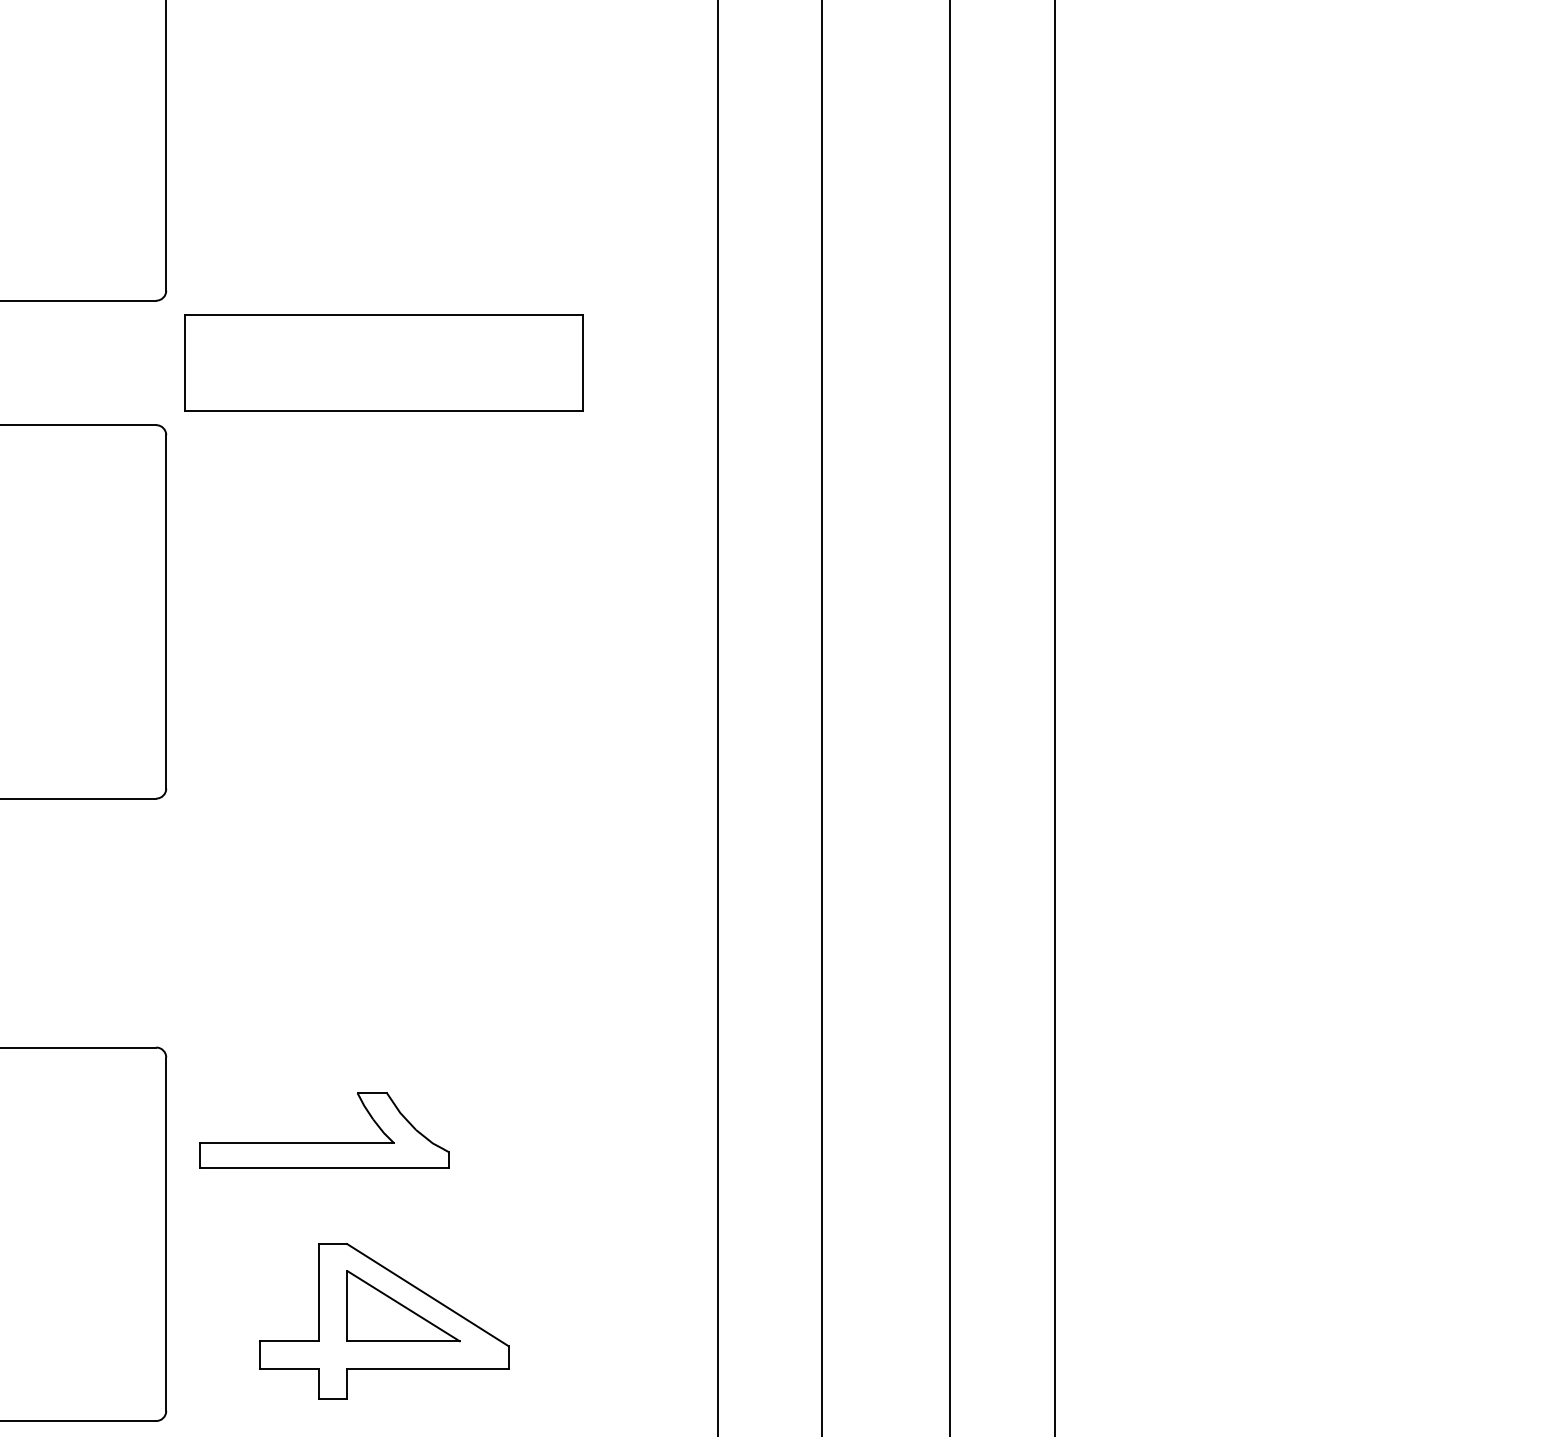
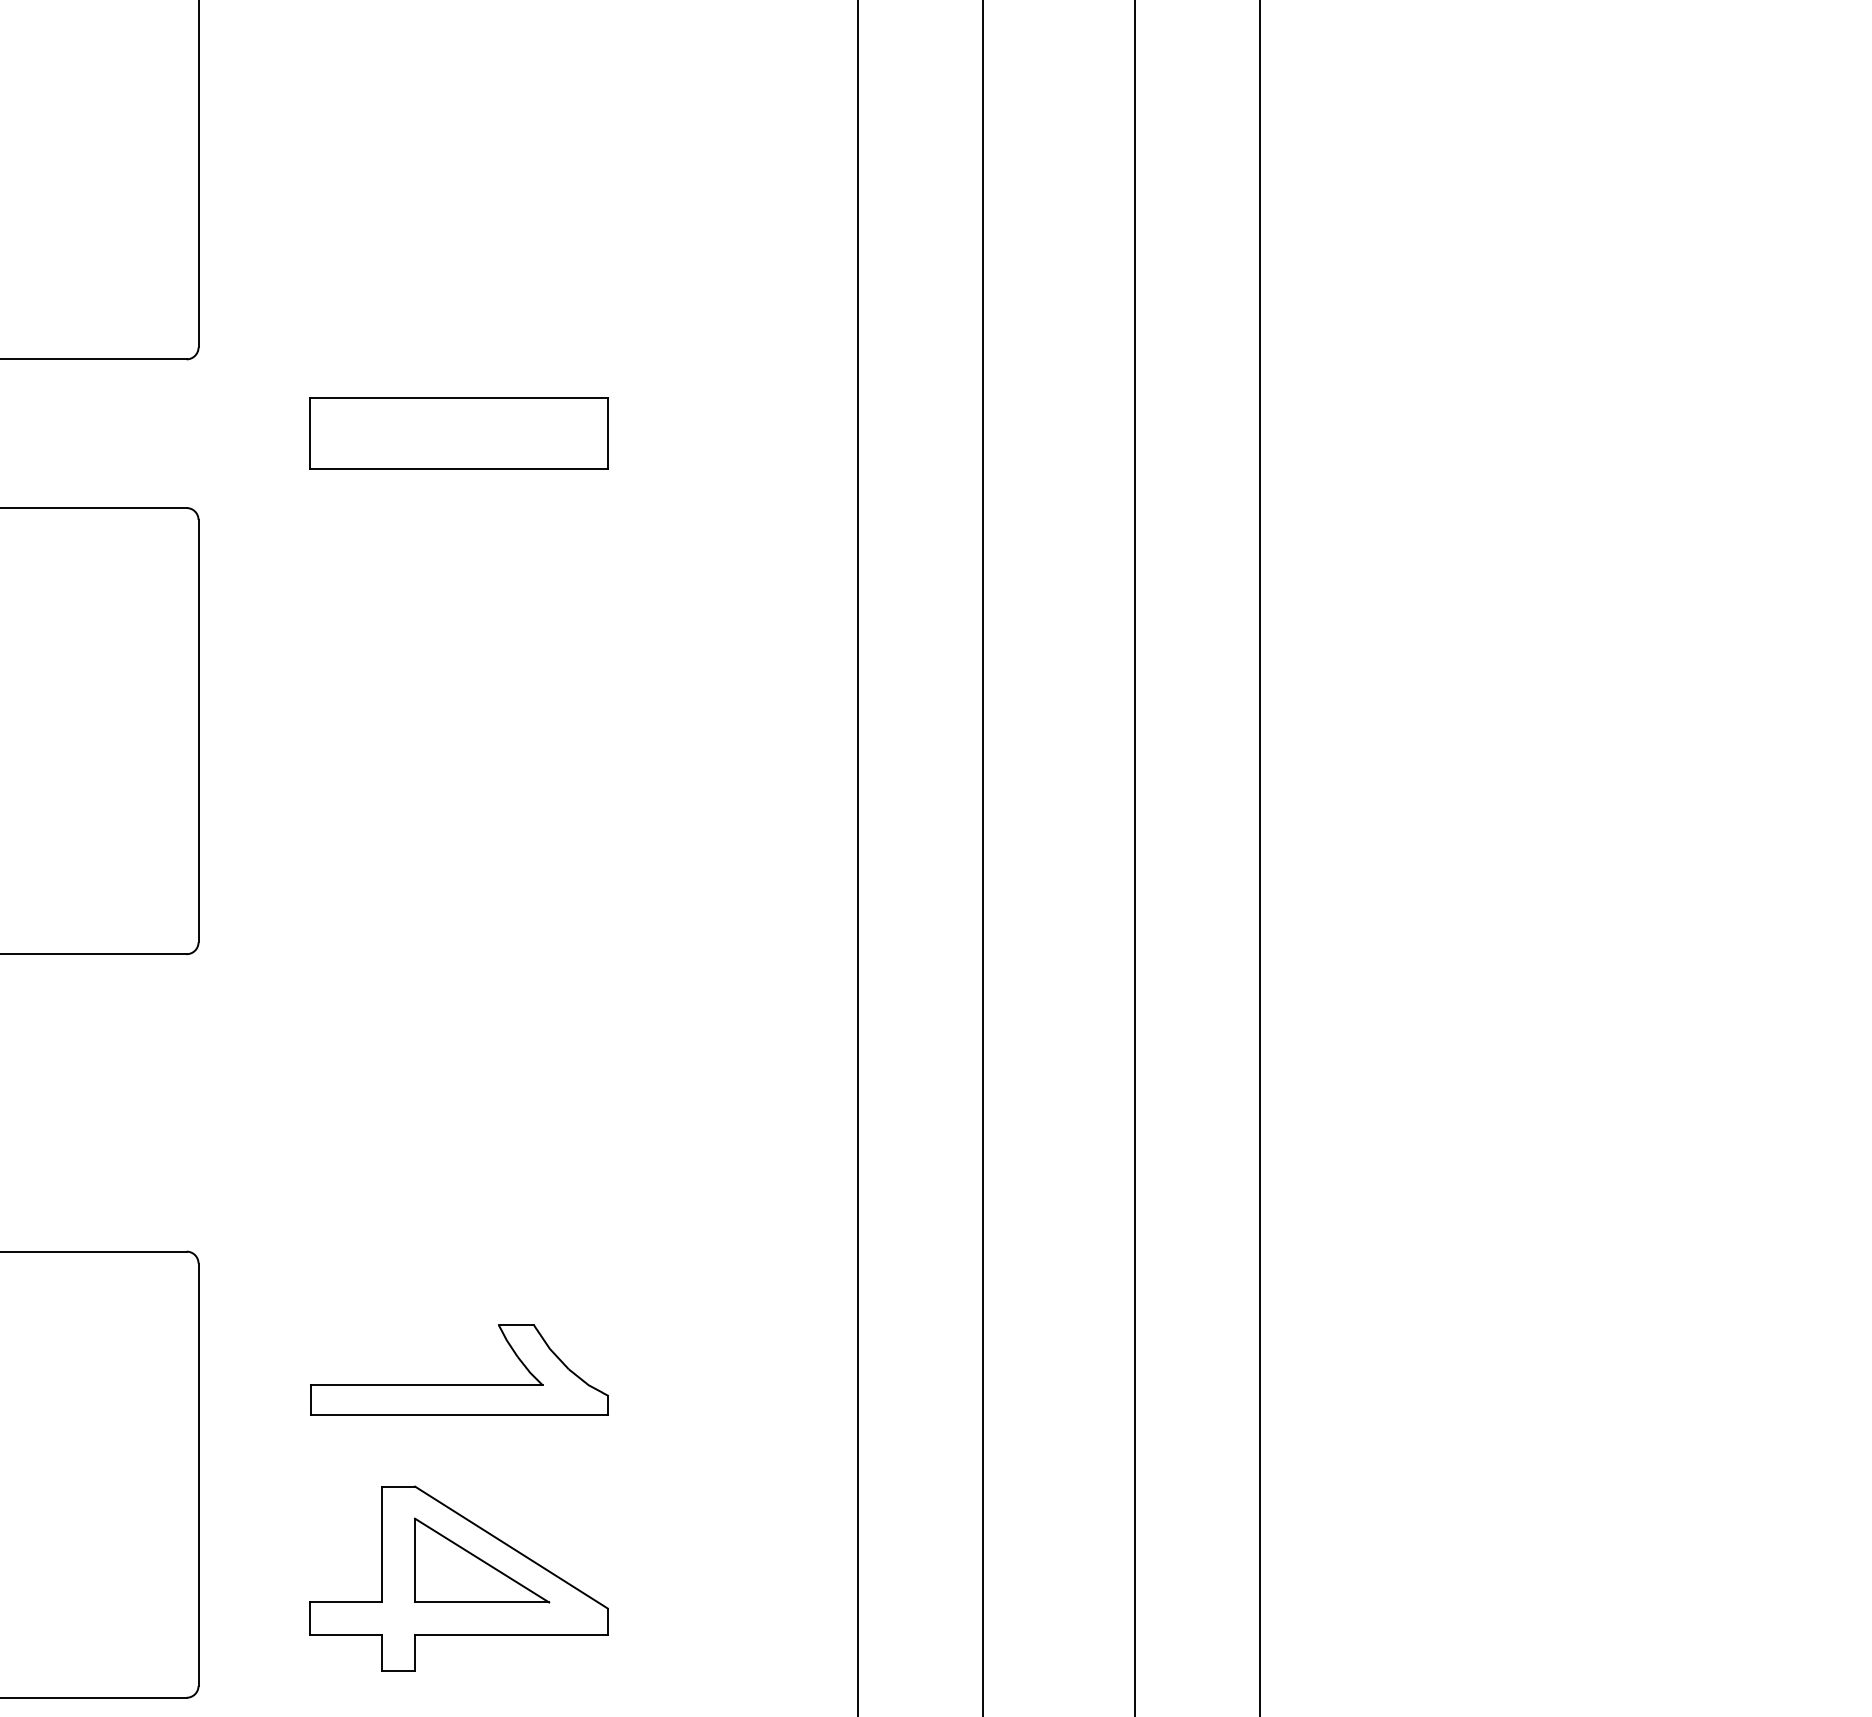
part: (384, 362) -> (459, 433), size x0.62
part: (324, 1142) -> (459, 1384), moved

